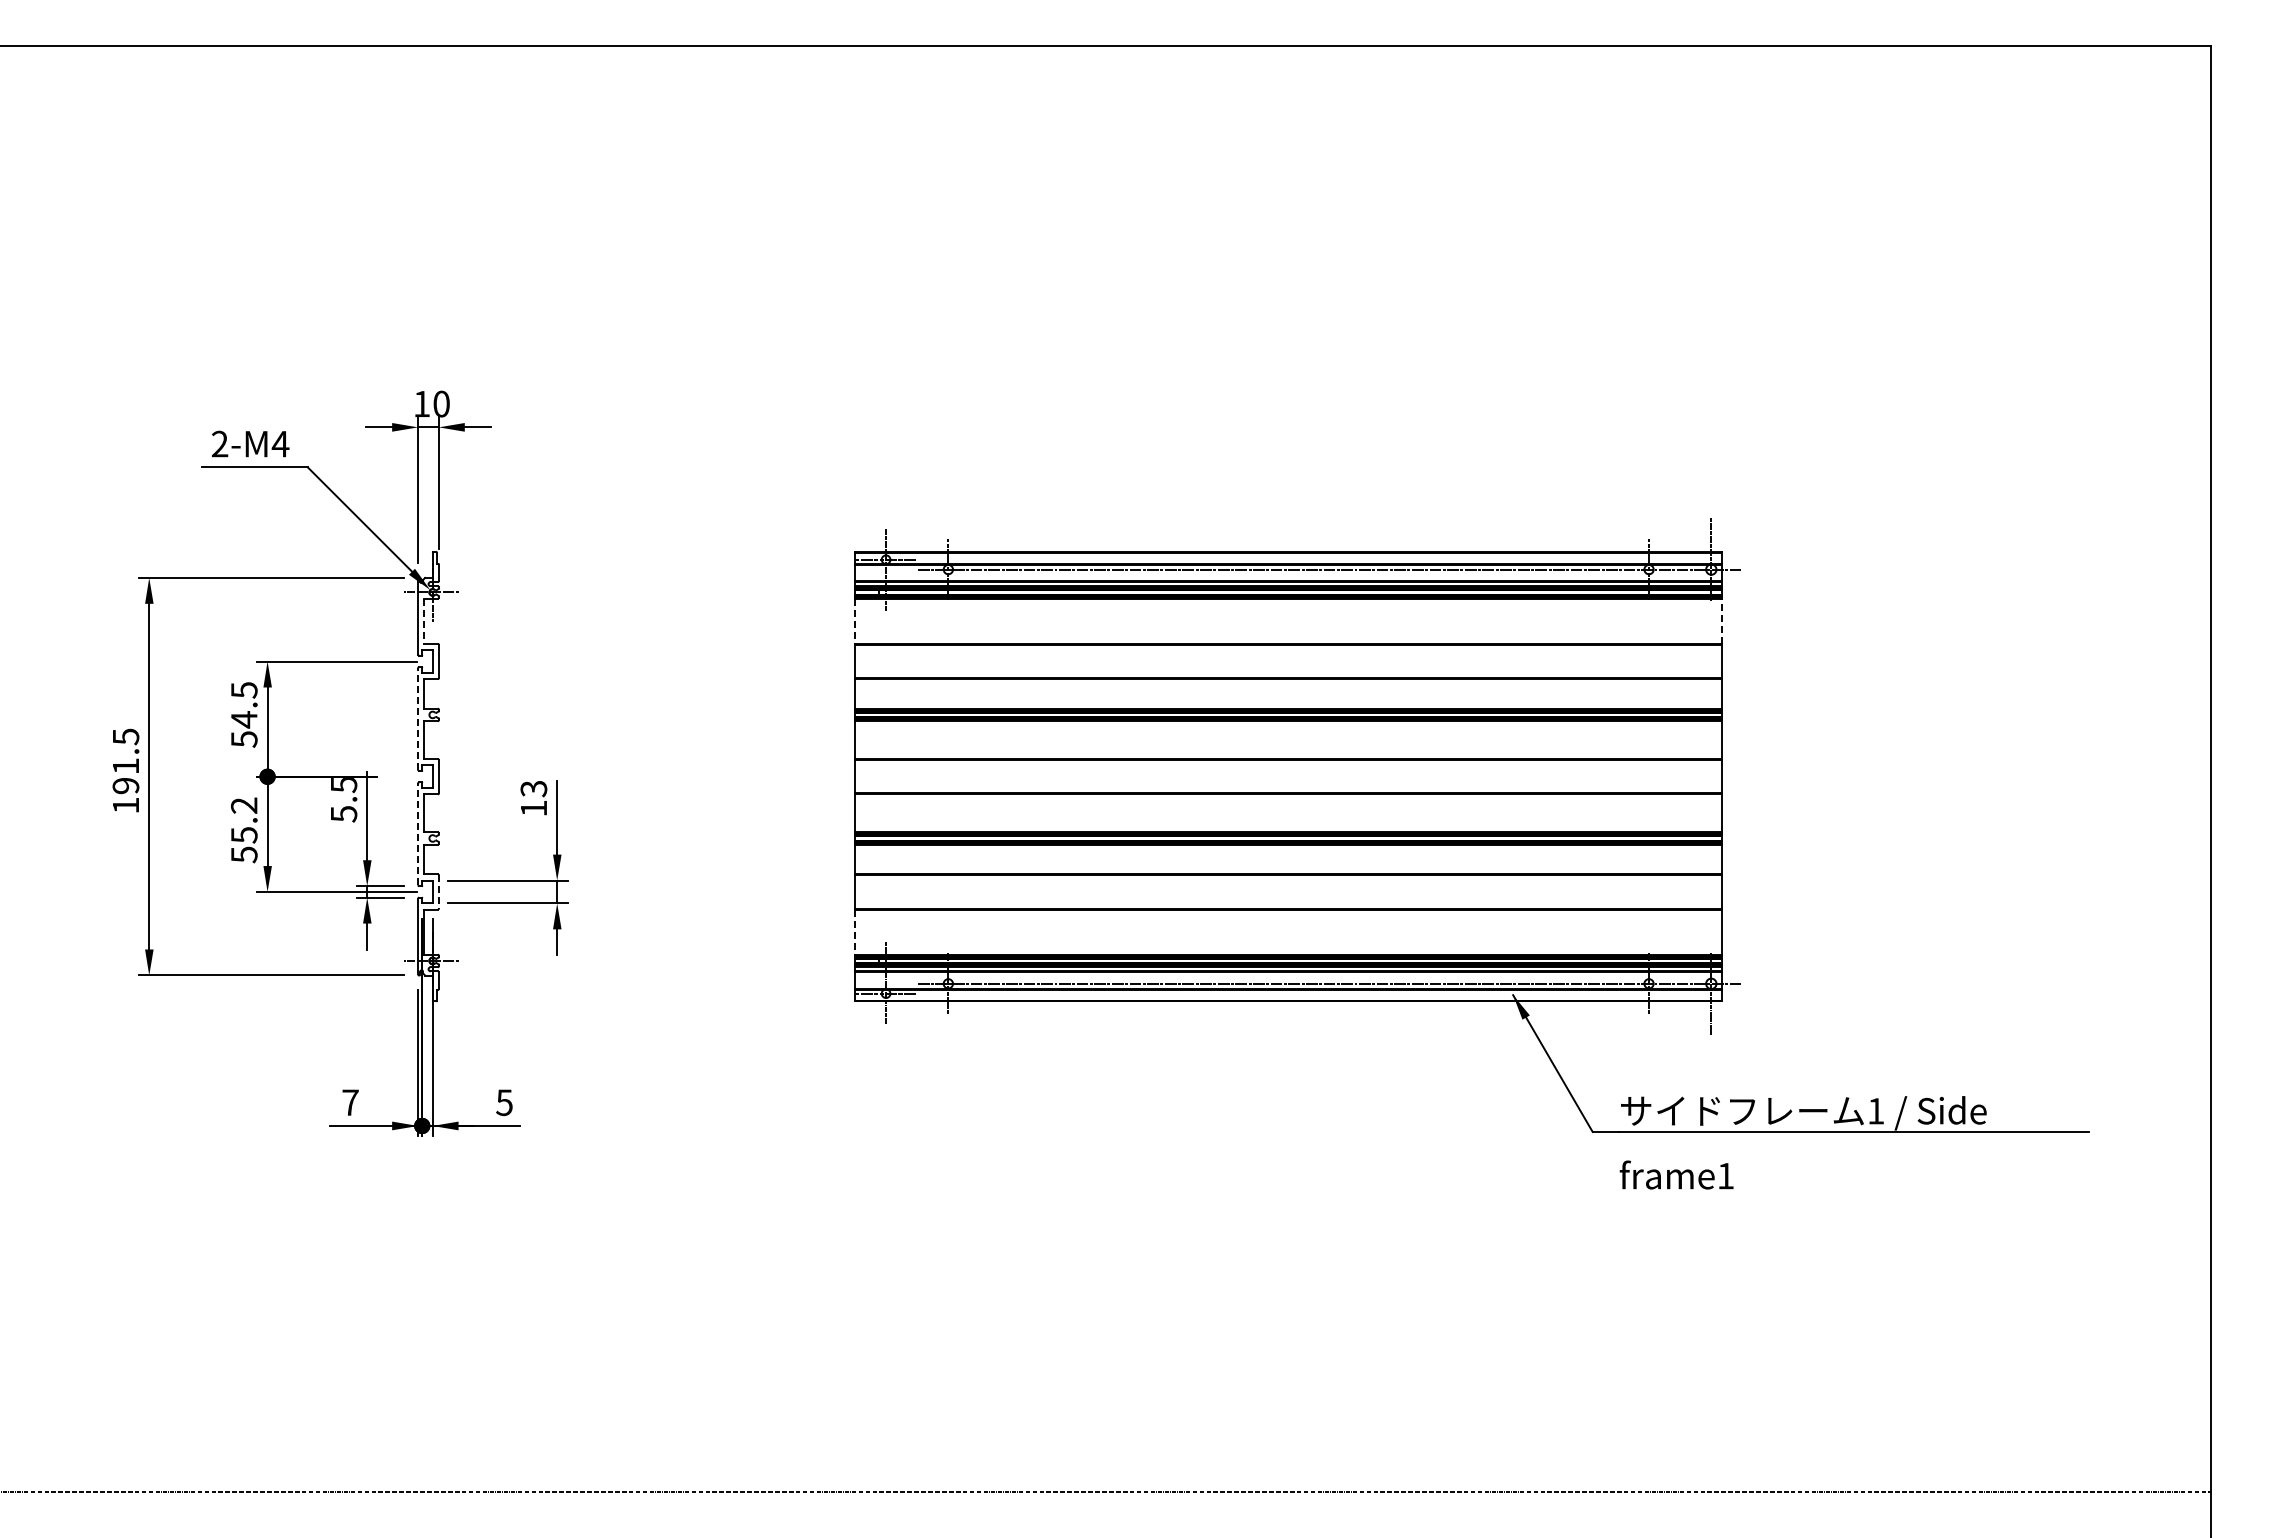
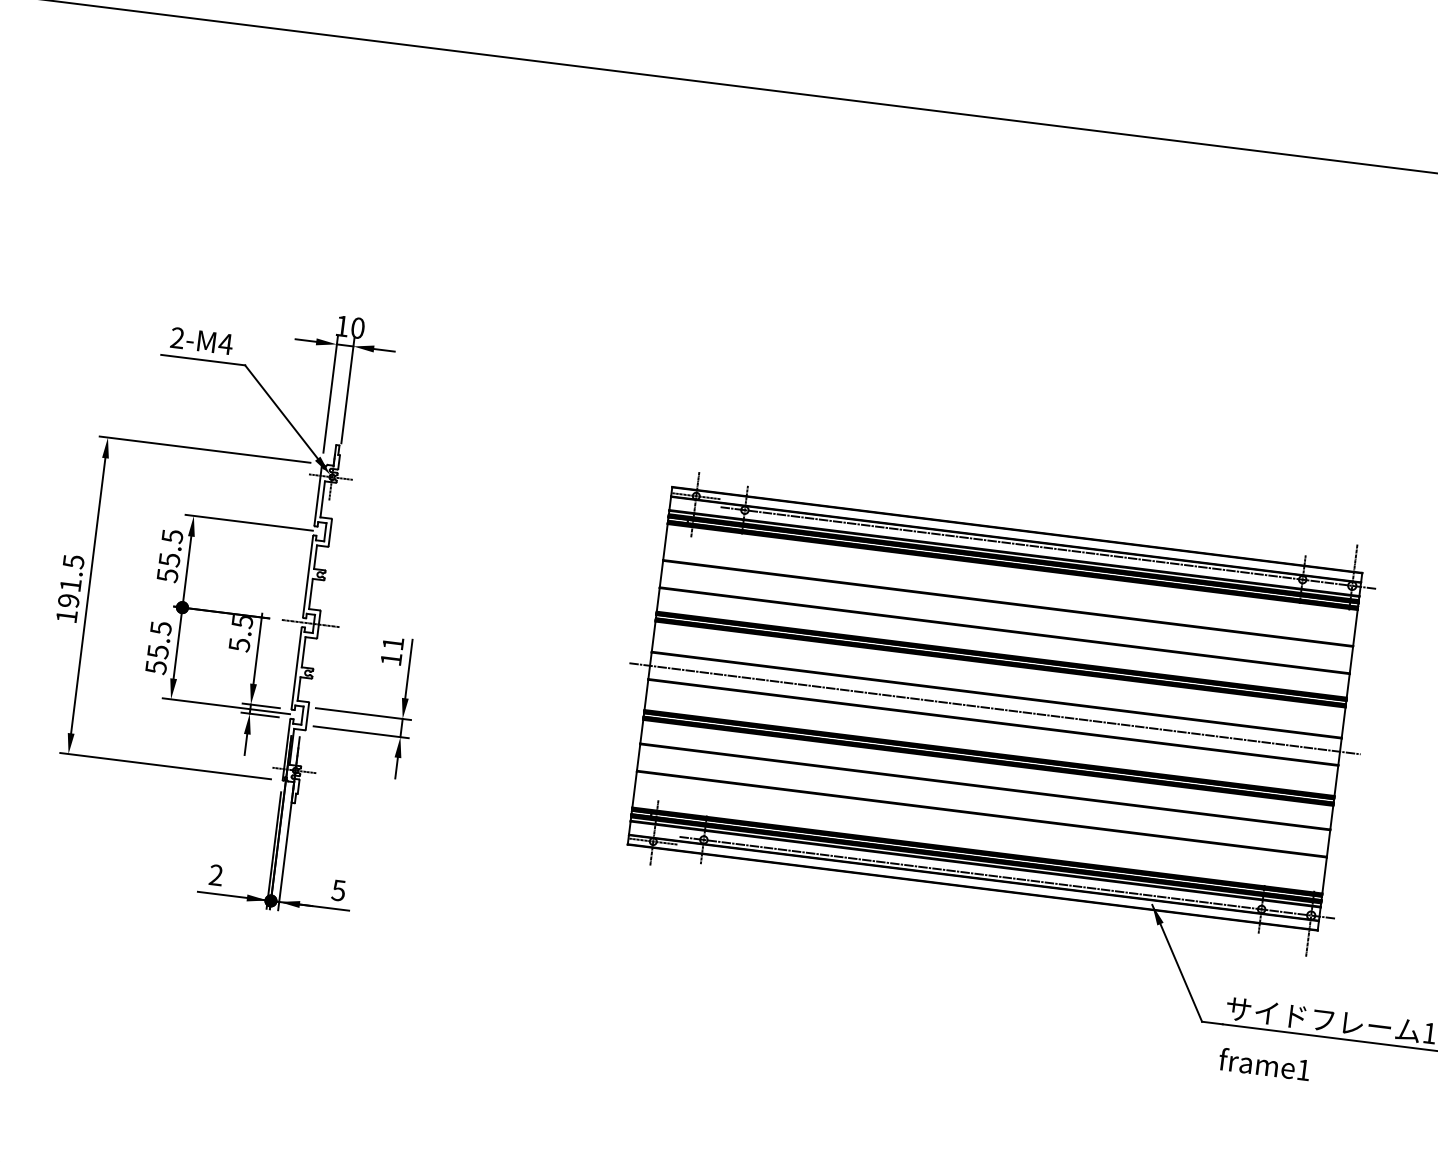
line: (424, 621) -> (322, 499), dashed -> solid
line: (854, 621) -> (665, 542), dashed -> solid
line: (1721, 621) -> (1355, 628), dashed -> solid
text: (244, 719) -> (169, 559), 54.5 -> 55.5
line: (418, 719) -> (308, 576), dashed -> solid
line: (428, 776) -> (310, 623), added
line: (1288, 776) -> (995, 708), added
text: (533, 789) -> (392, 644), 13 -> 11
text: (244, 805) -> (161, 628), 55.2 -> 55.5
line: (418, 834) -> (296, 668), dashed -> solid
line: (438, 891) -> (307, 715), dashed -> solid
line: (854, 932) -> (634, 789), dashed -> solid
text: (350, 1102) -> (216, 875), 7 -> 2

